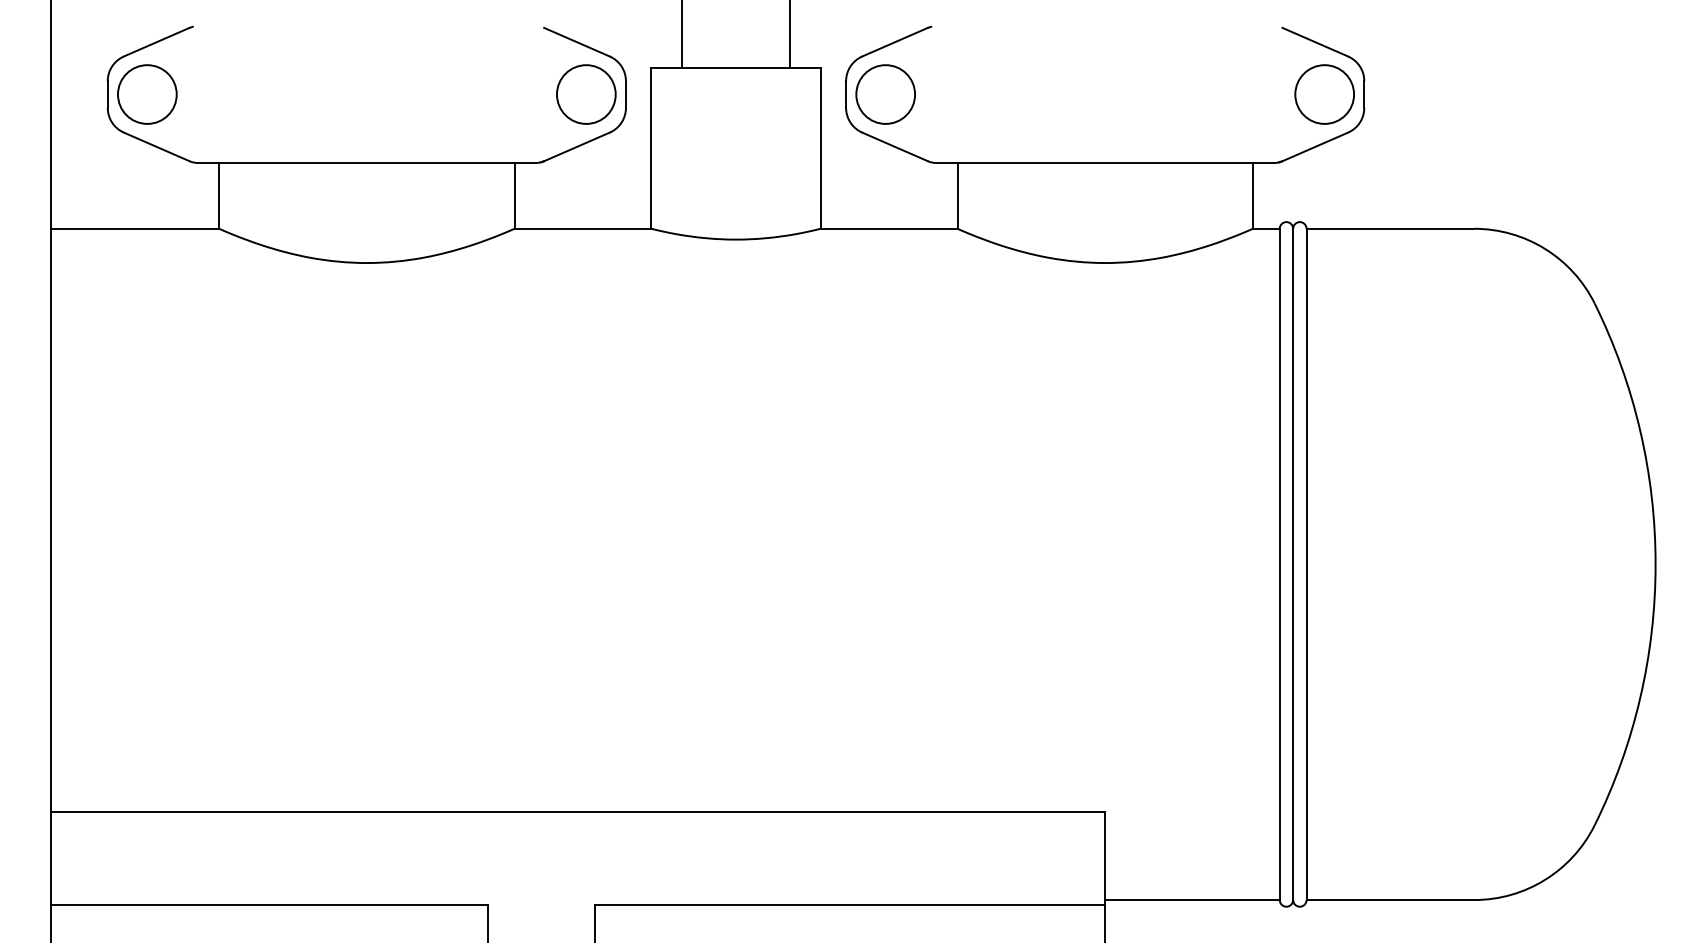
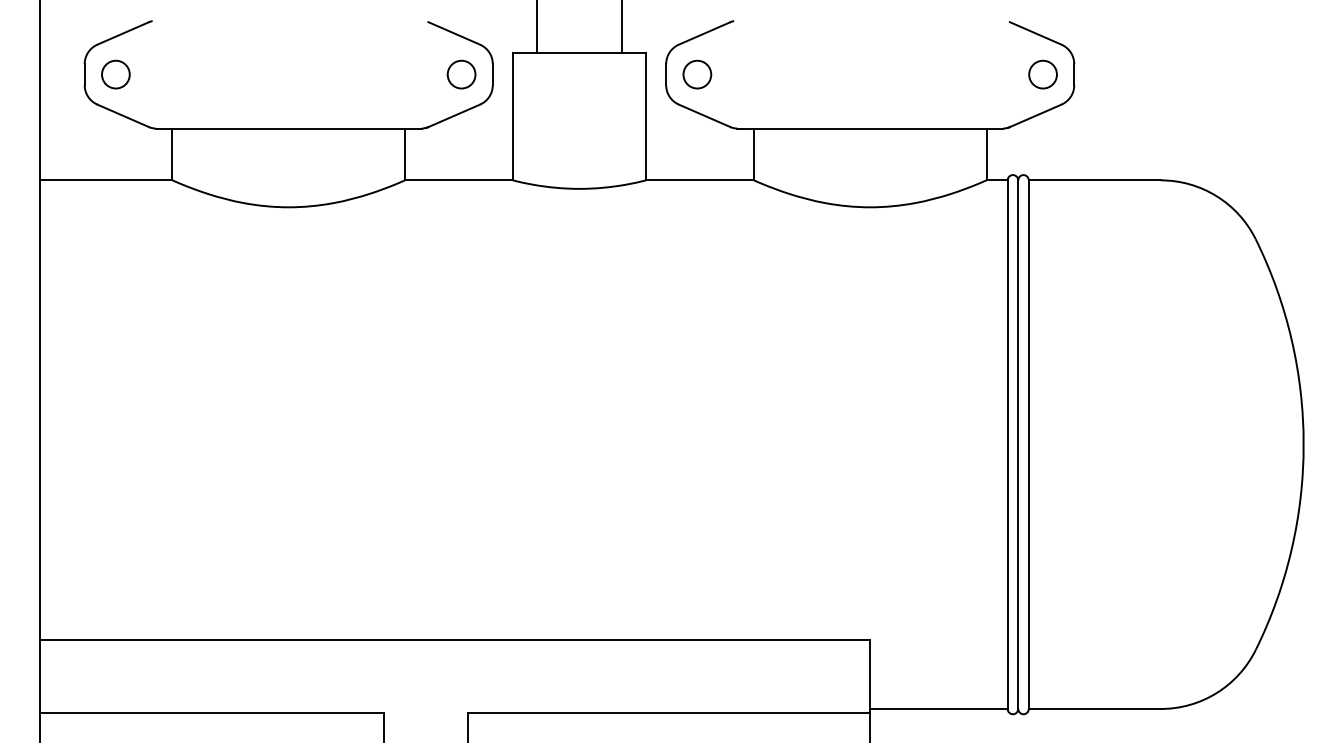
circle: (146, 94) -> (115, 74), size x0.6
circle: (586, 94) -> (461, 74), size x0.6
circle: (885, 94) -> (697, 74), size x0.6
circle: (1323, 94) -> (1042, 74), size x0.6

